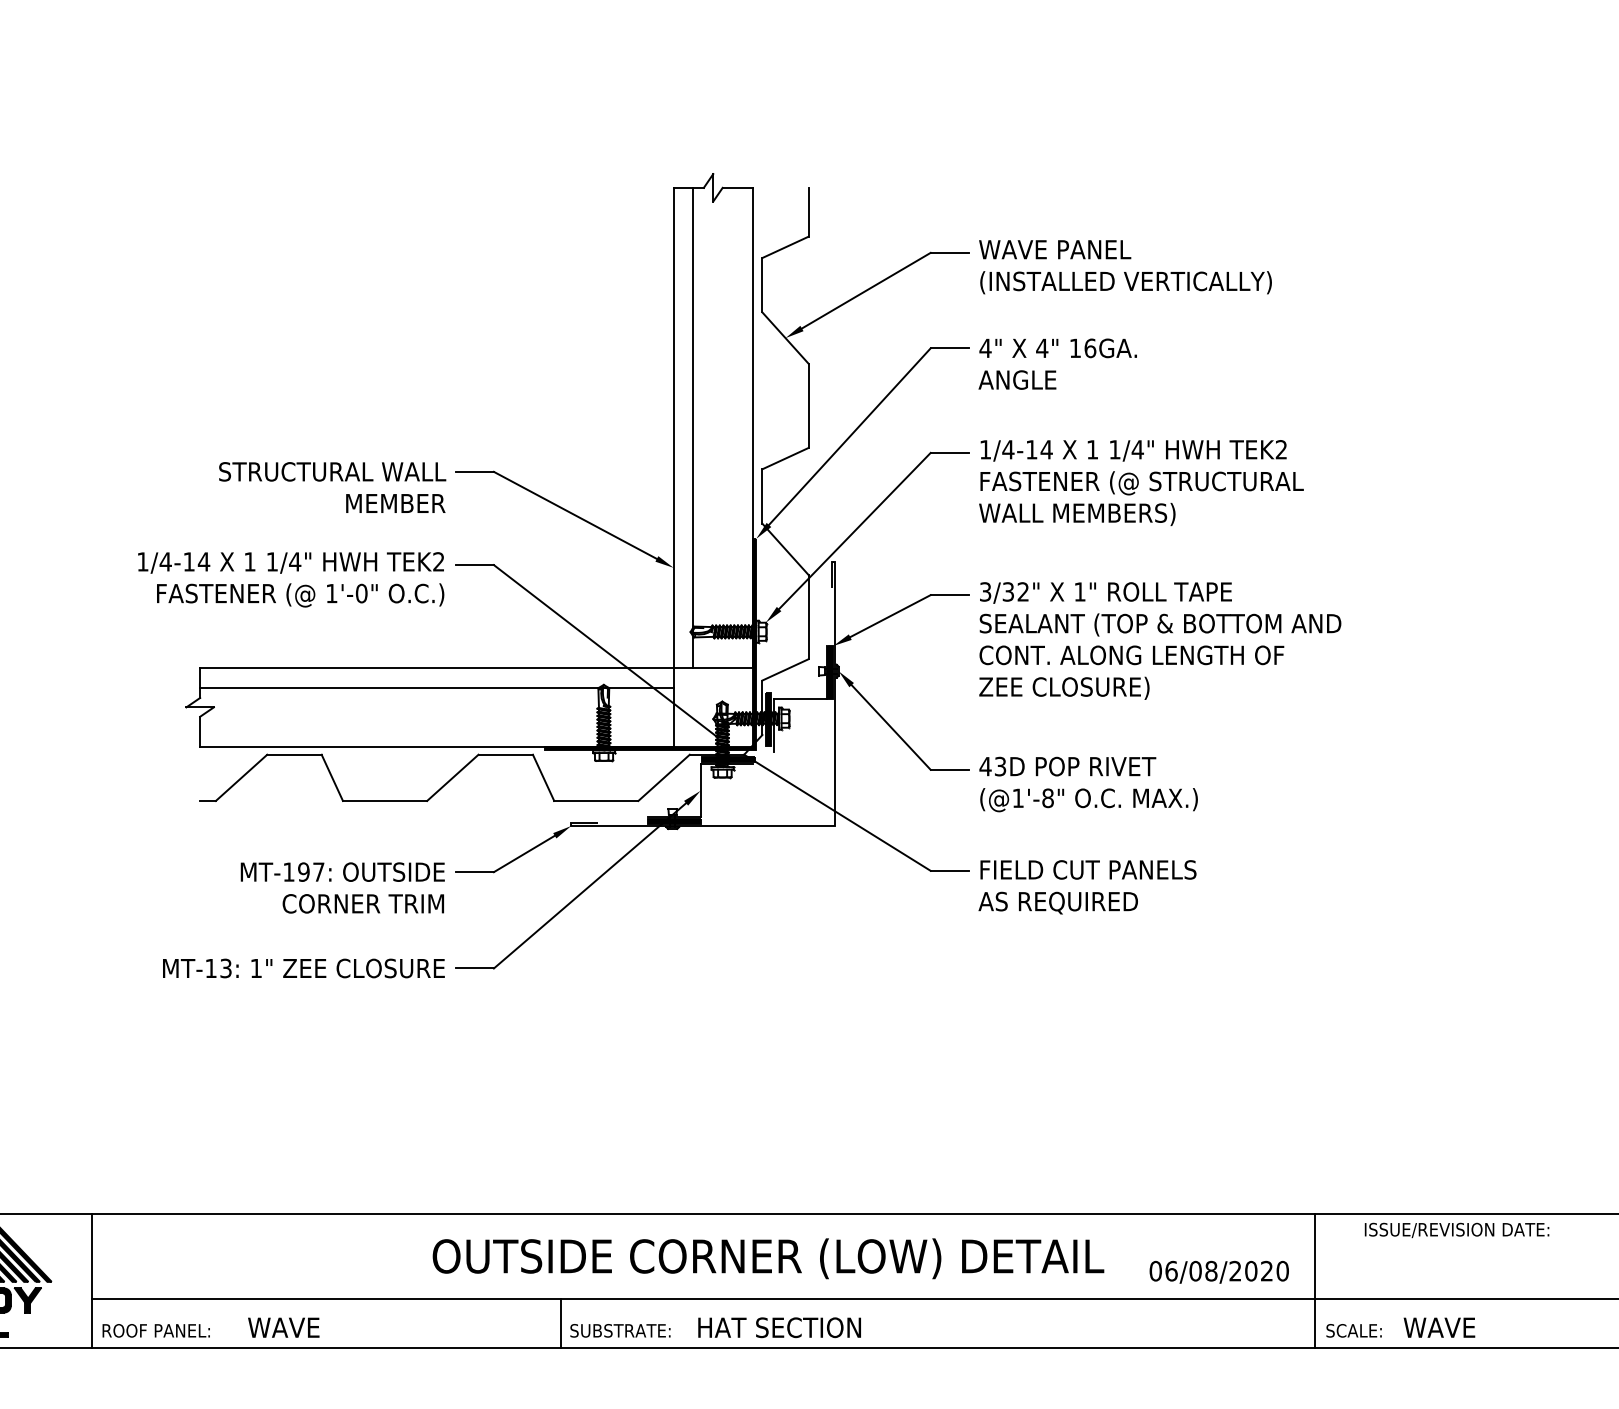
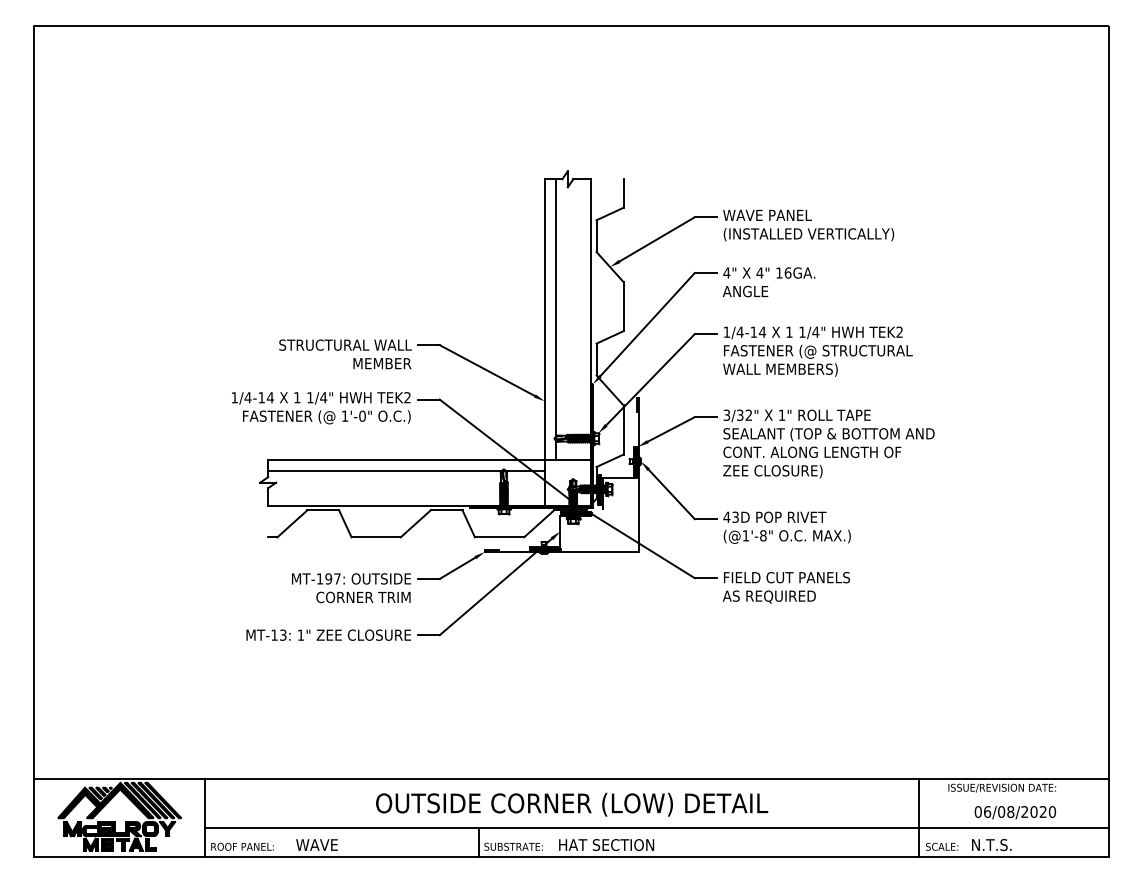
text: (769, 1258) -> (572, 804), moved
text: (1217, 1272) -> (1014, 812), moved
text: (1438, 1328) -> (991, 845), WAVE -> N.T.S.

